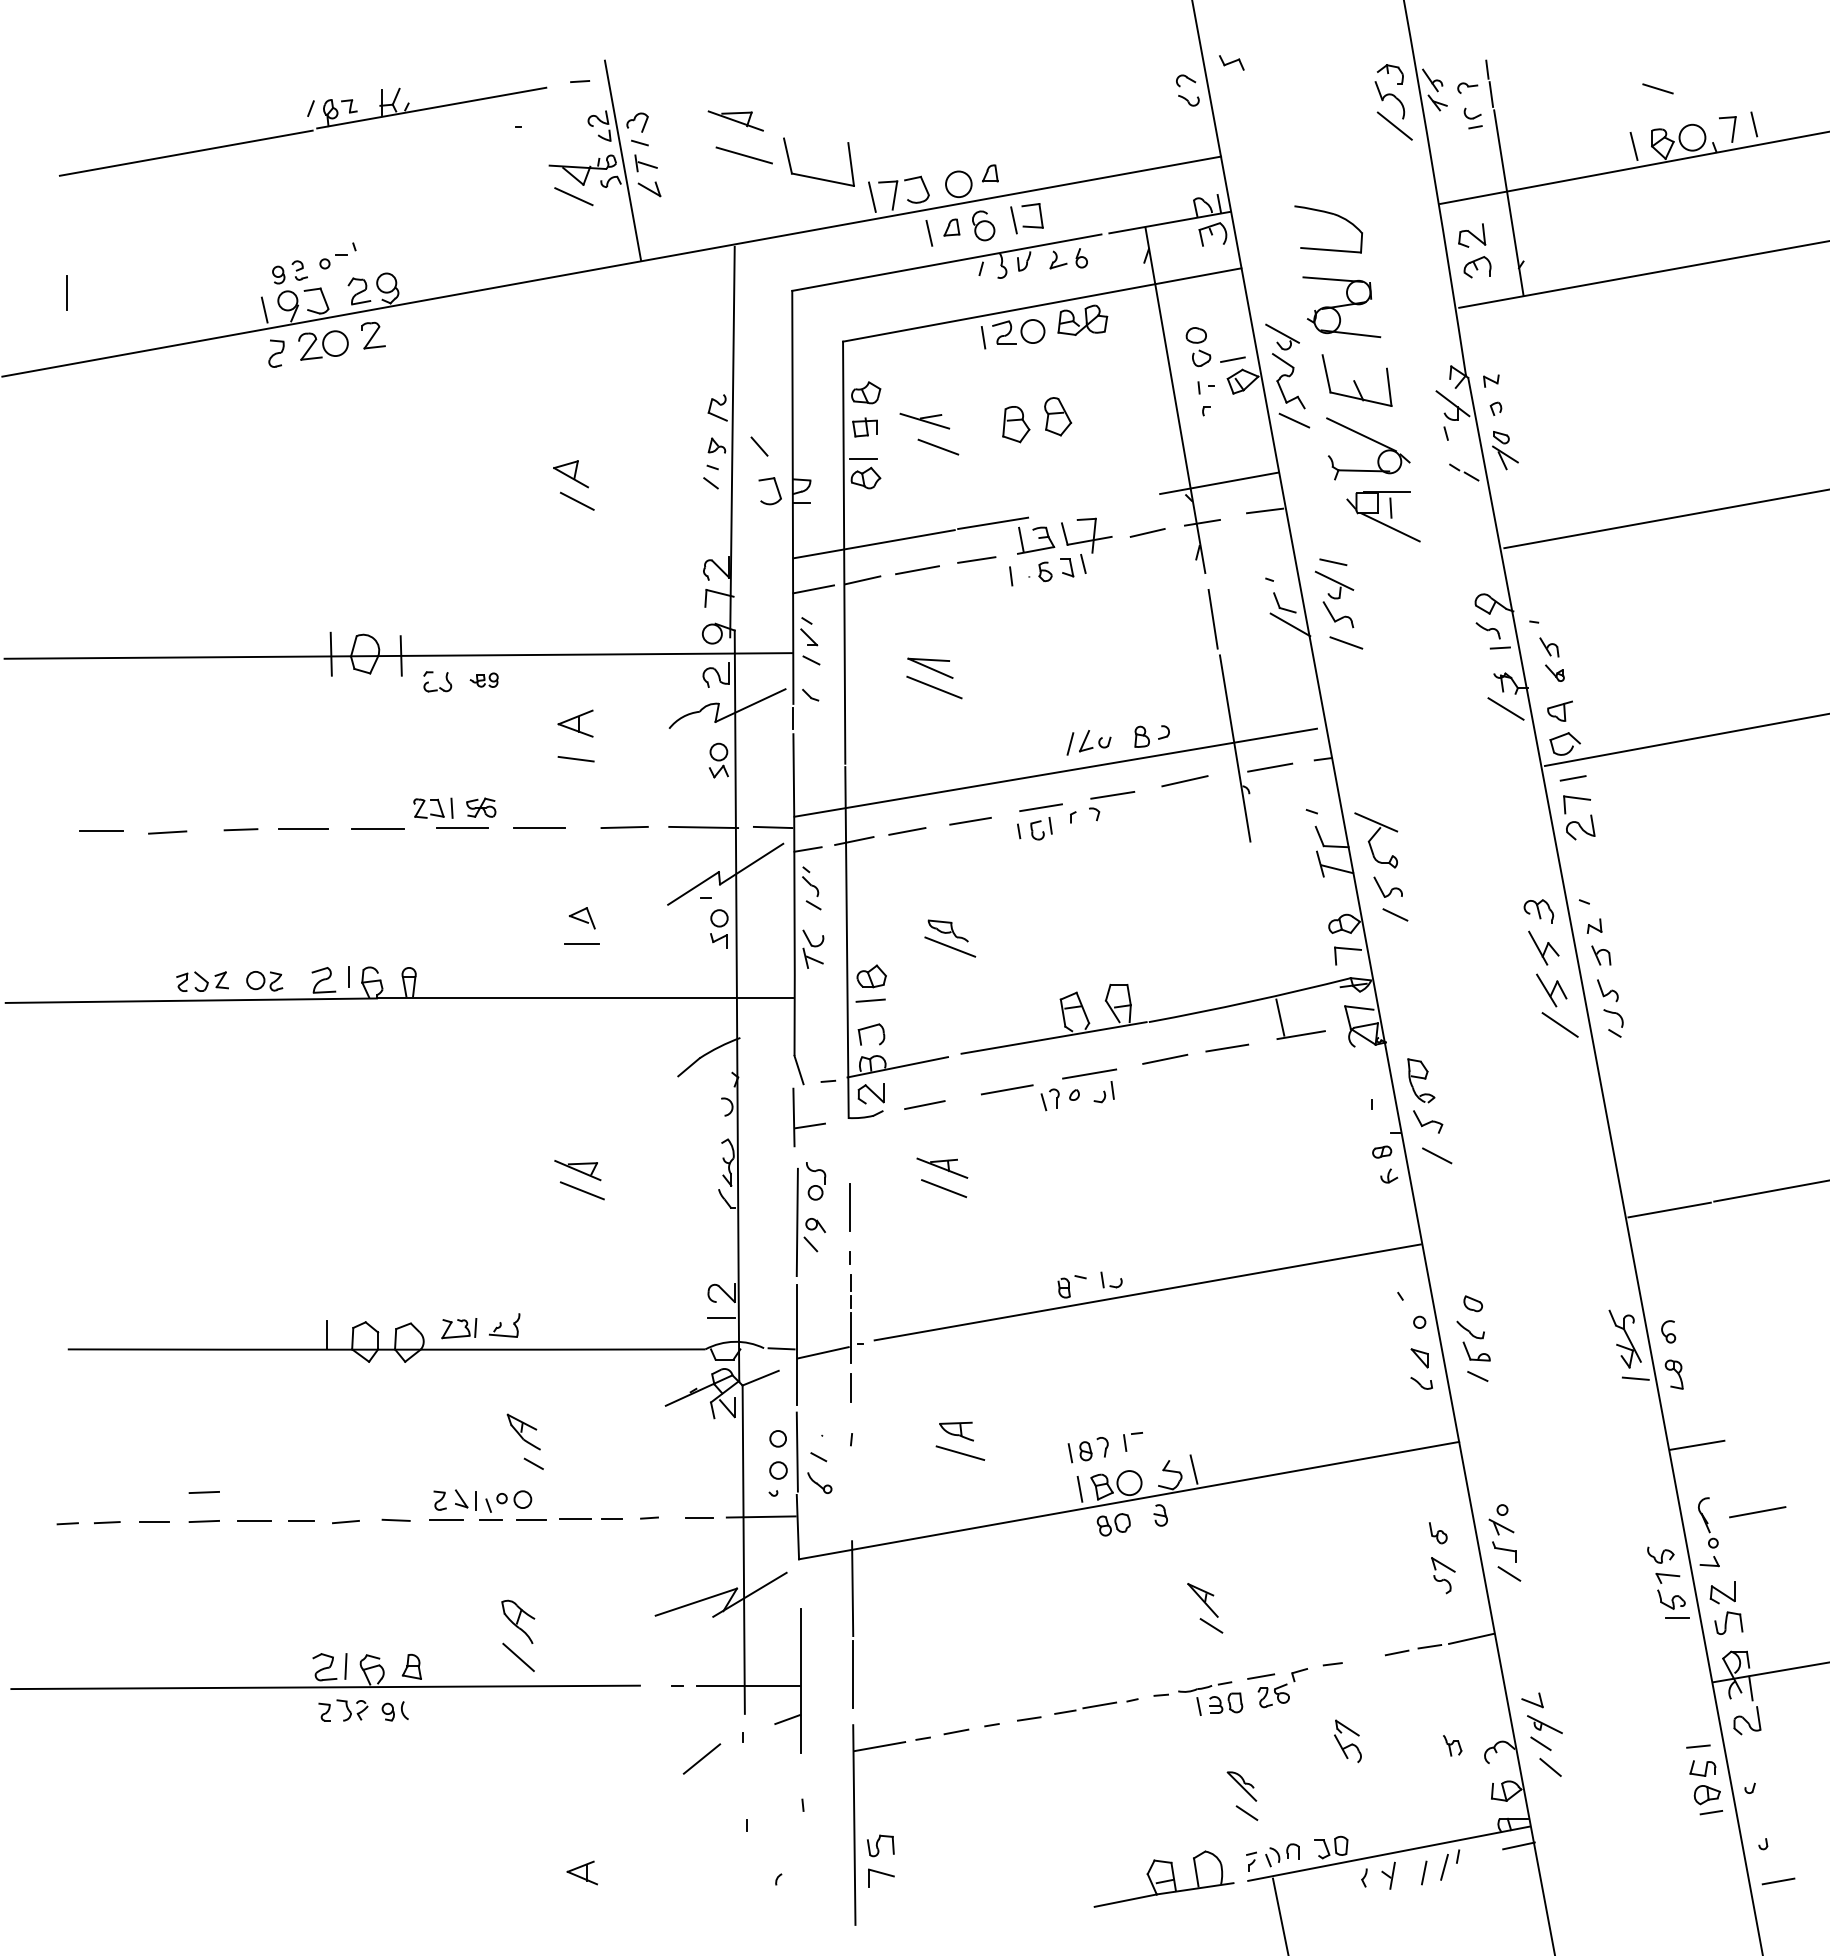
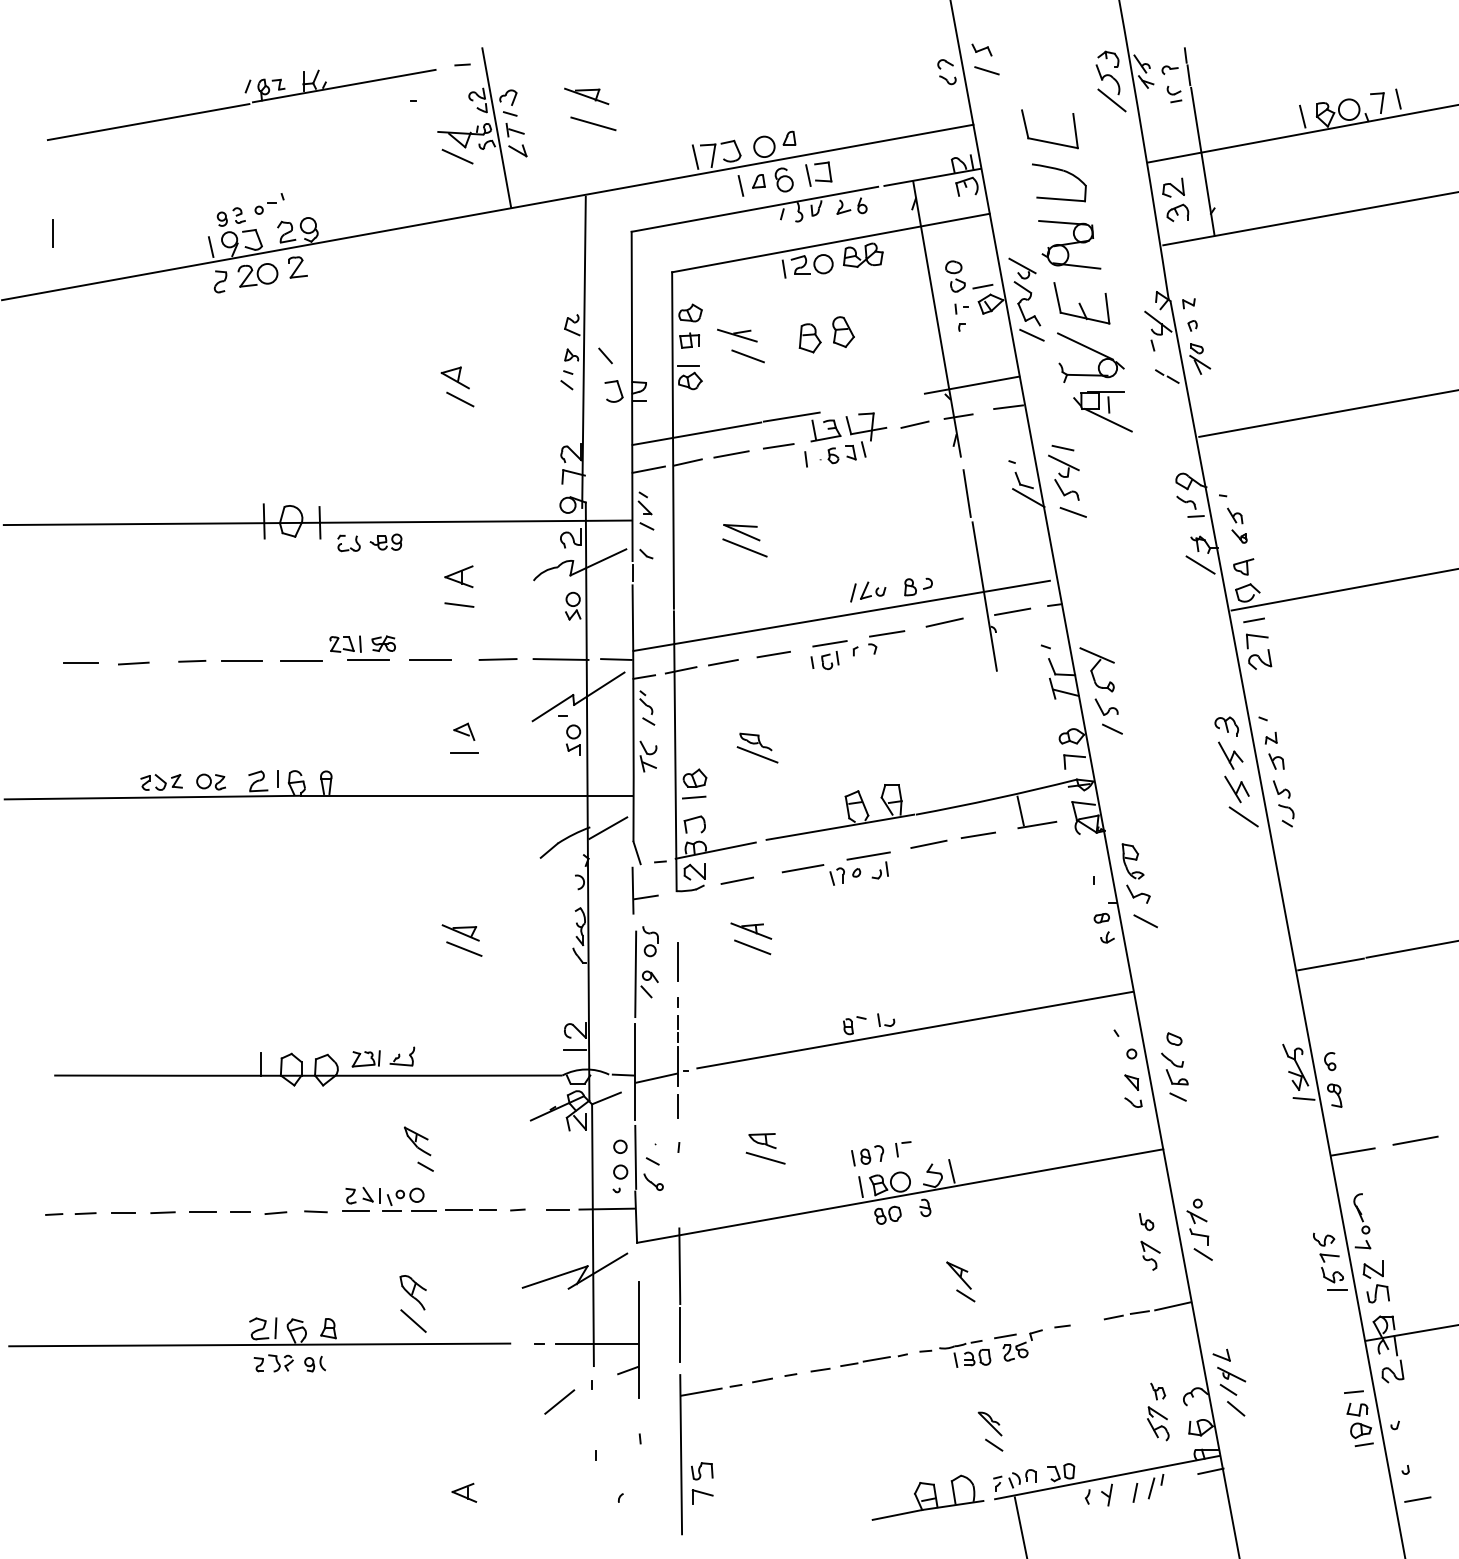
line: (1657, 88) -> (986, 70), moved
part: (813, 176) -> (1045, 140), moved
part: (484, 679) -> (386, 541), size x1.43
line: (762, 1038) -> (607, 827), added
line: (203, 1492) -> (162, 1189), removed
line: (1757, 1512) -> (1415, 1140), moved
part: (1347, 1741) -> (1157, 1423), moved

